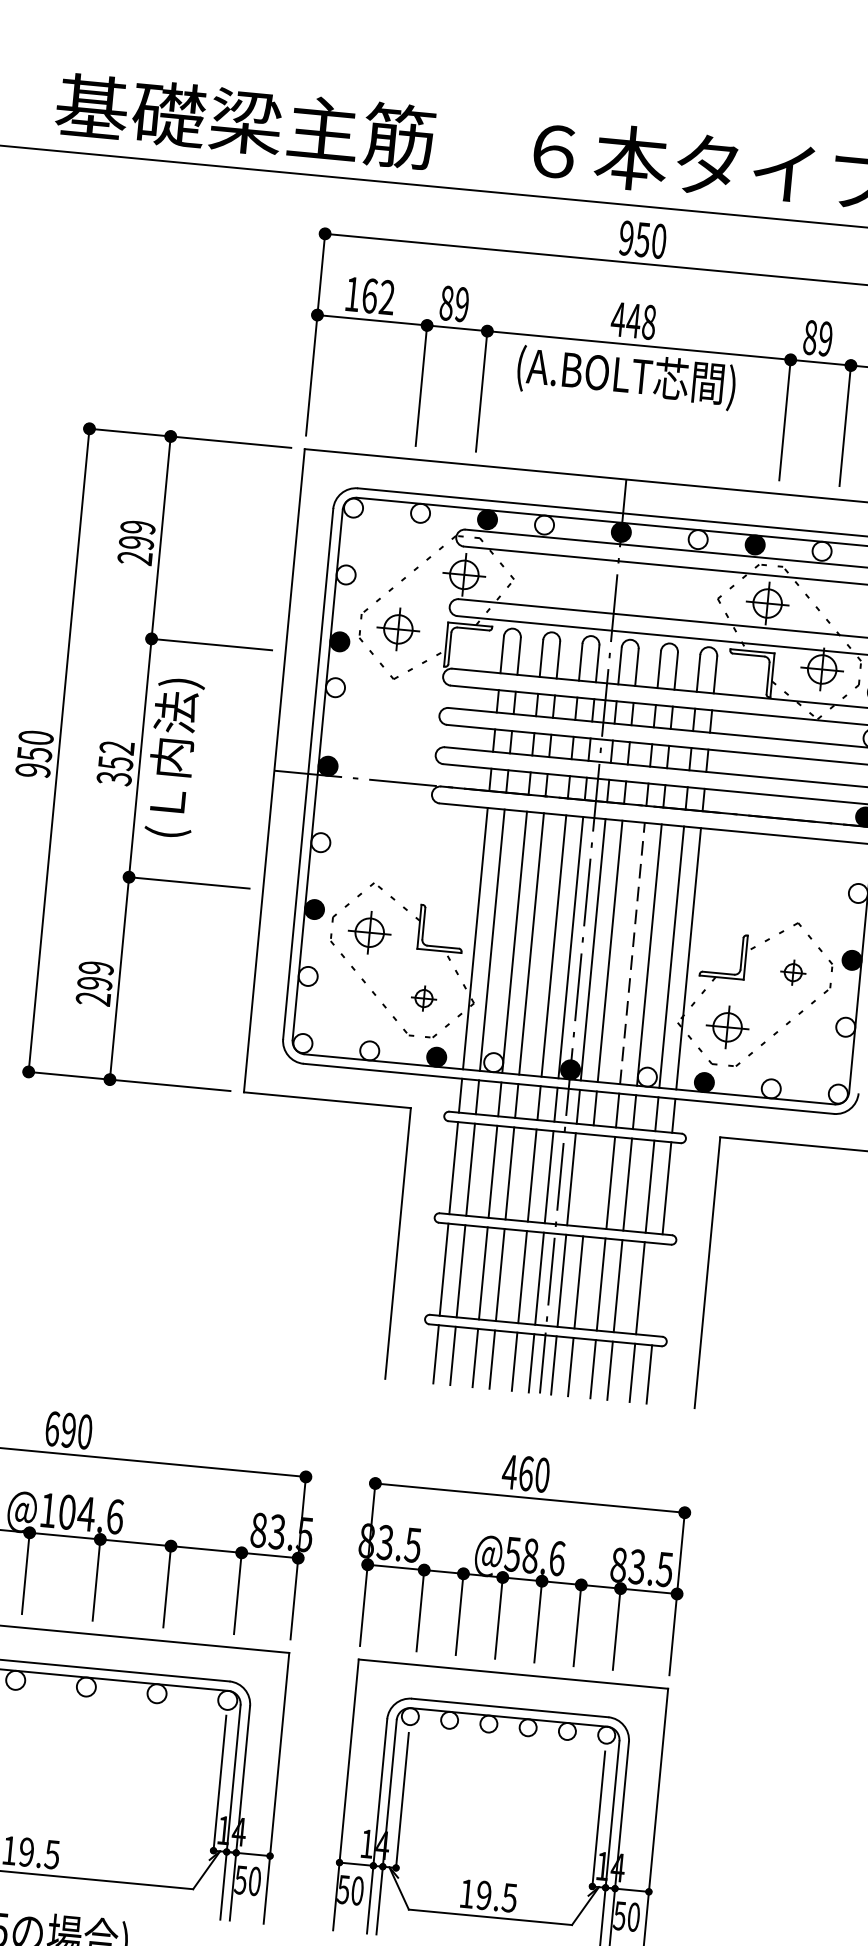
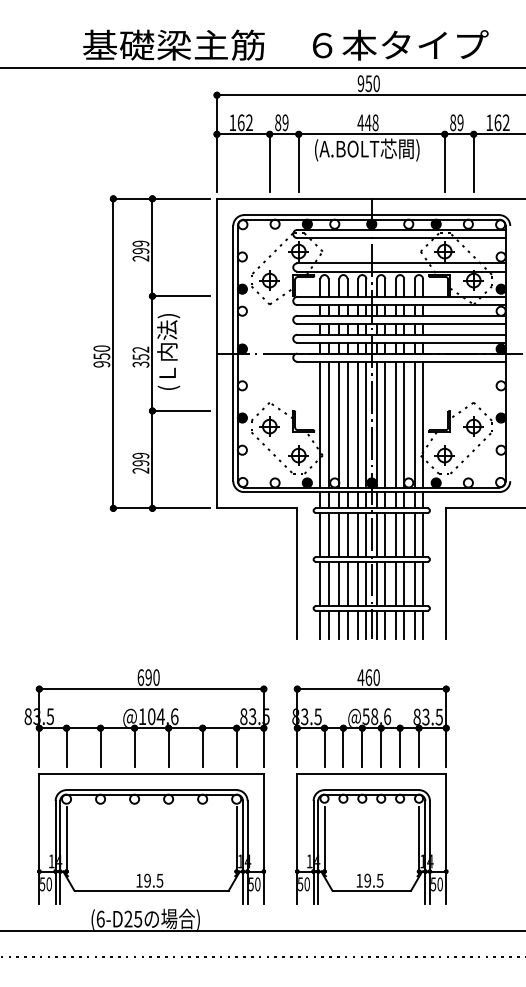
line: (633, 953) -> (396, 424), dashed -> solid
part: (792, 972) -> (473, 426), size x1.67
part: (423, 998) -> (298, 455), size x1.67
line: (588, 1179) -> (385, 534), added
line: (658, 1288) -> (423, 583), added

